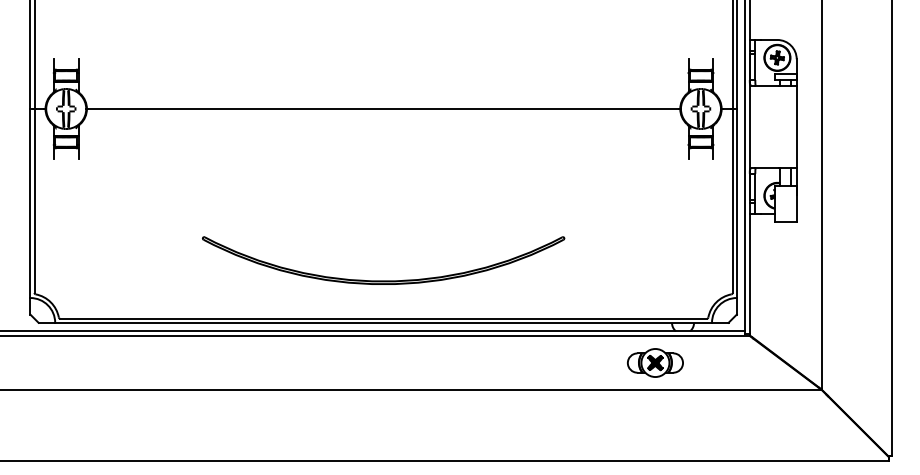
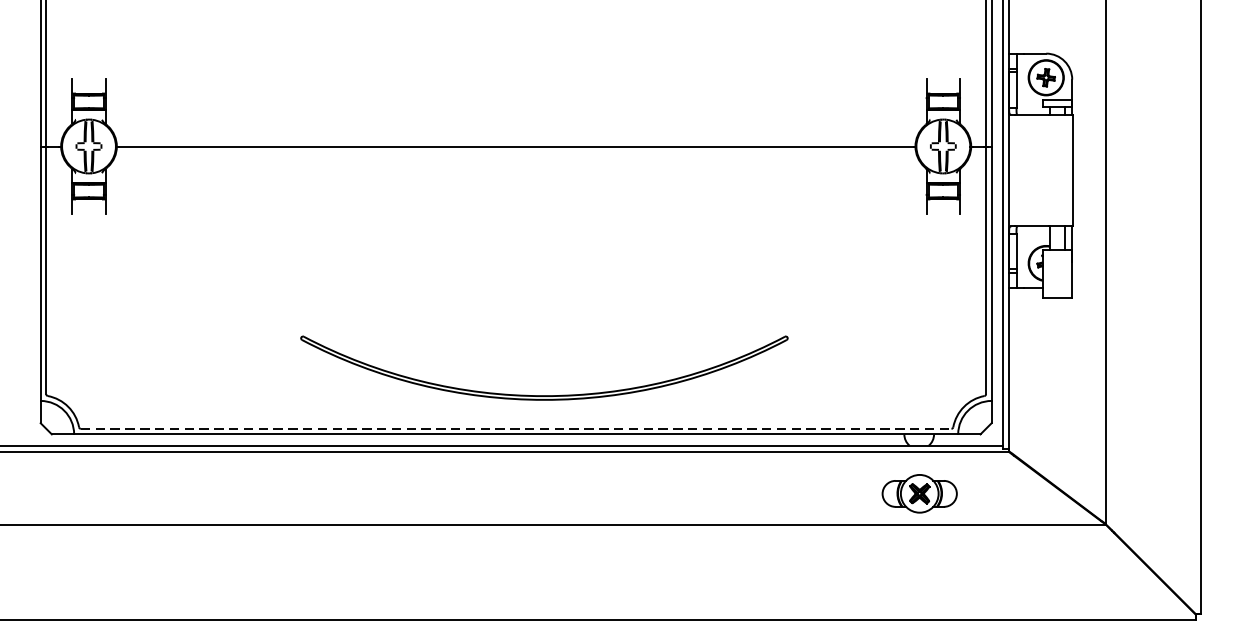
part: (383, 280) -> (544, 394), moved
line: (384, 318) -> (517, 428), solid -> dashed
part: (655, 362) -> (919, 493), moved

